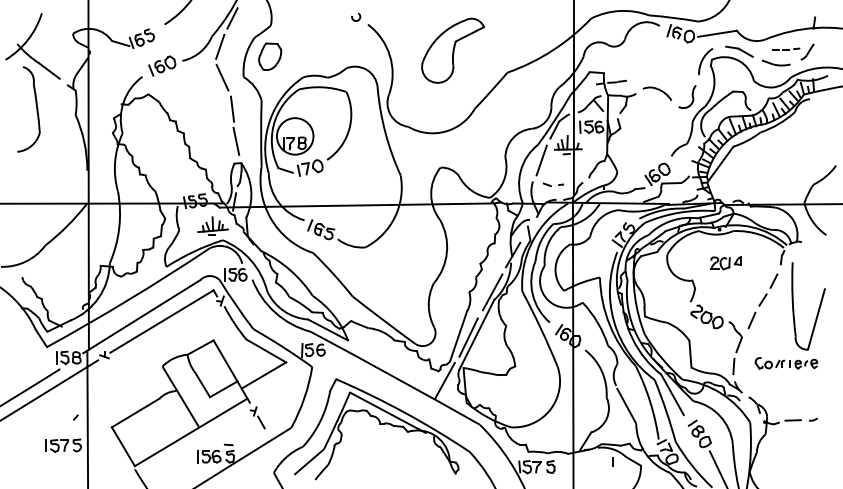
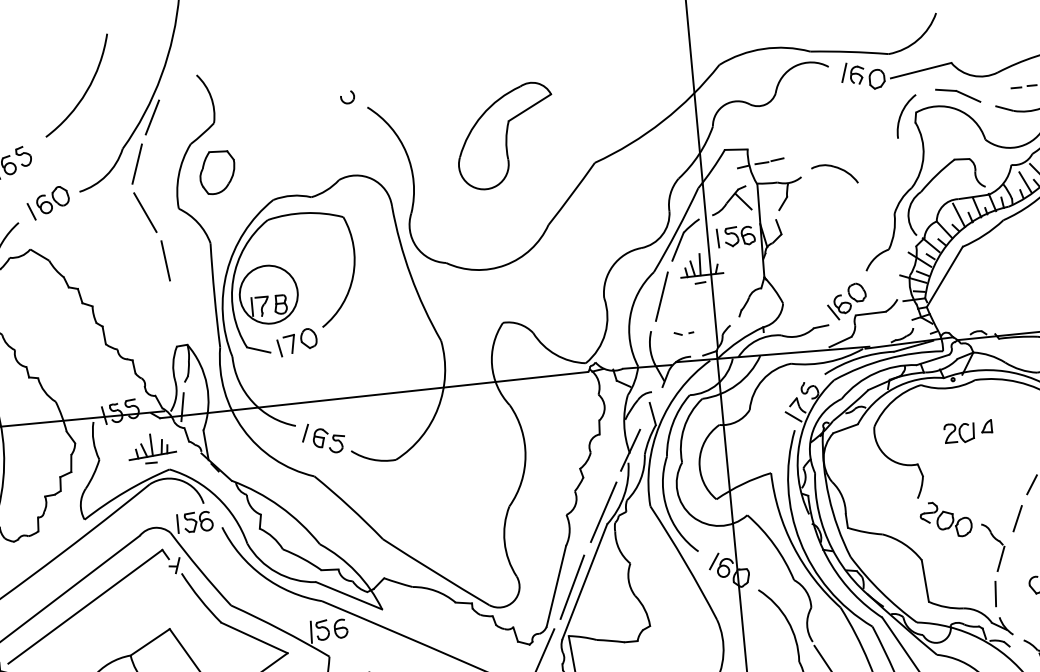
part: (687, 96) -> (882, 174), removed
line: (236, 140) -> (176, 309), removed
part: (553, 184) -> (684, 332), size x0.6

